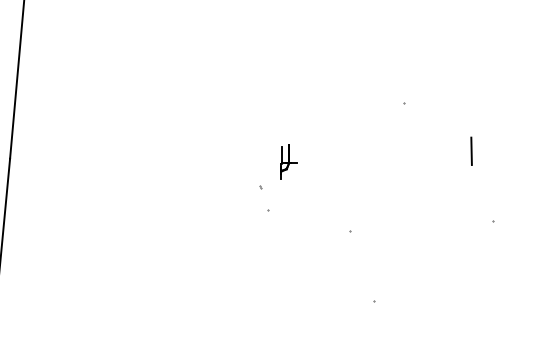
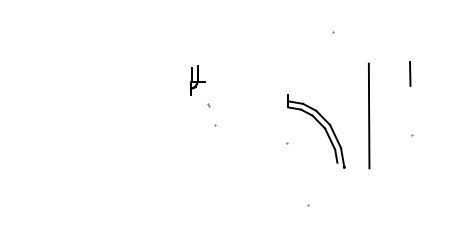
line: (471, 150) -> (410, 73), moved
part: (288, 161) -> (197, 80), moved
line: (444, 199) -> (369, 116), added
part: (389, 210) -> (321, 125), added

